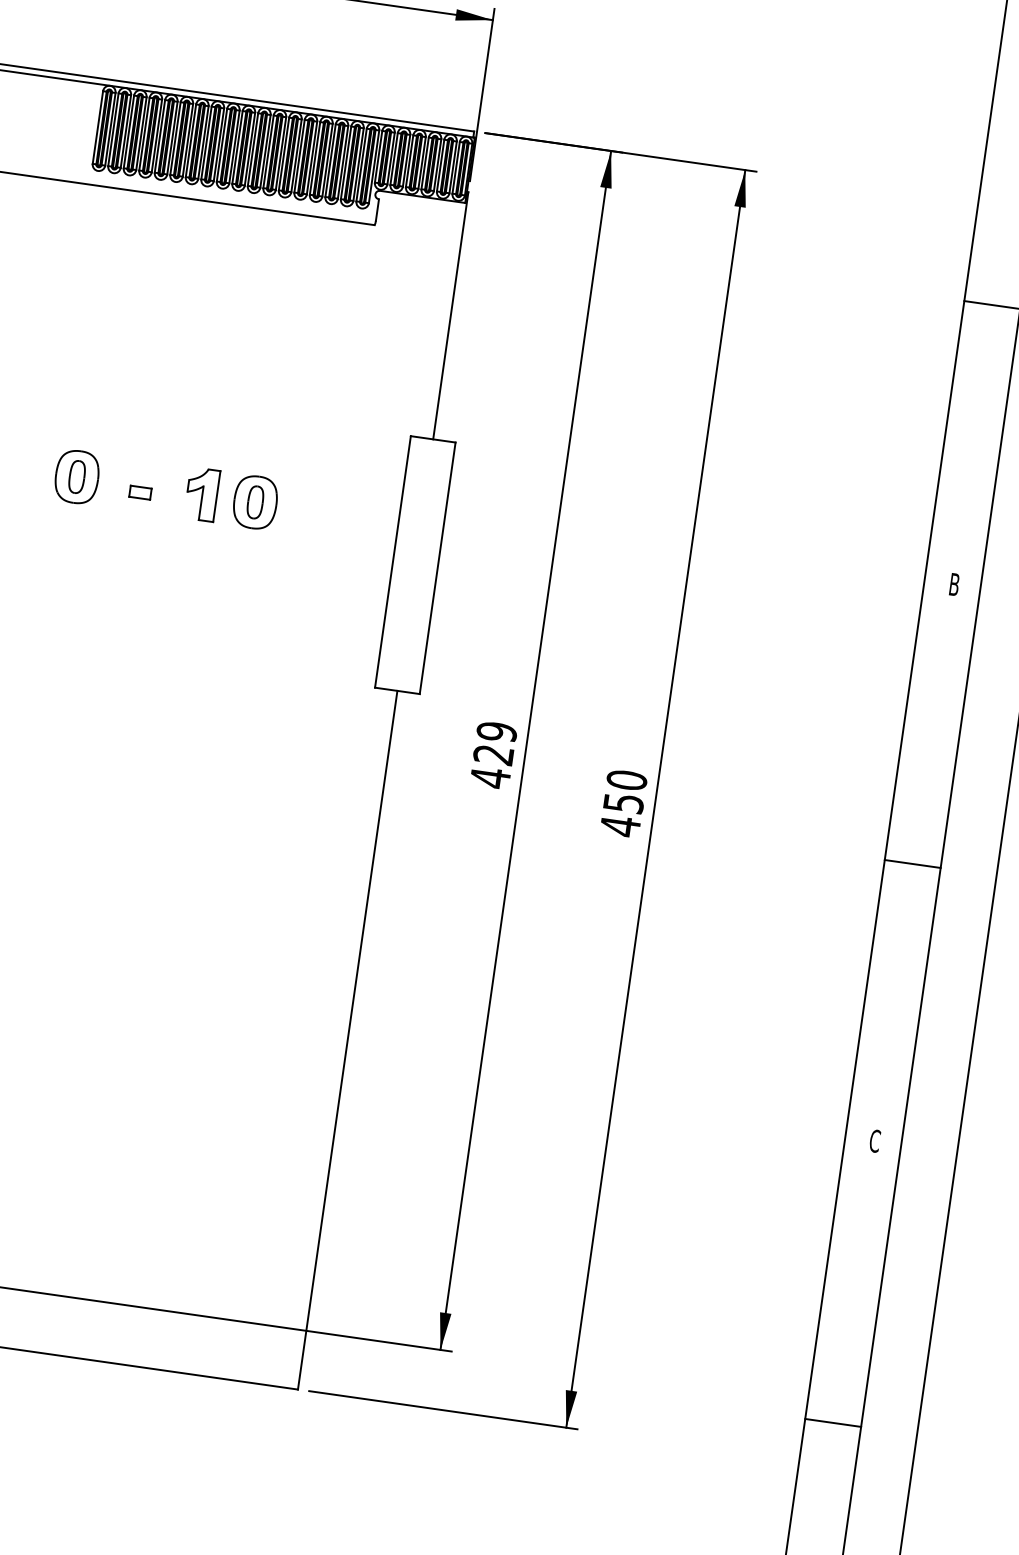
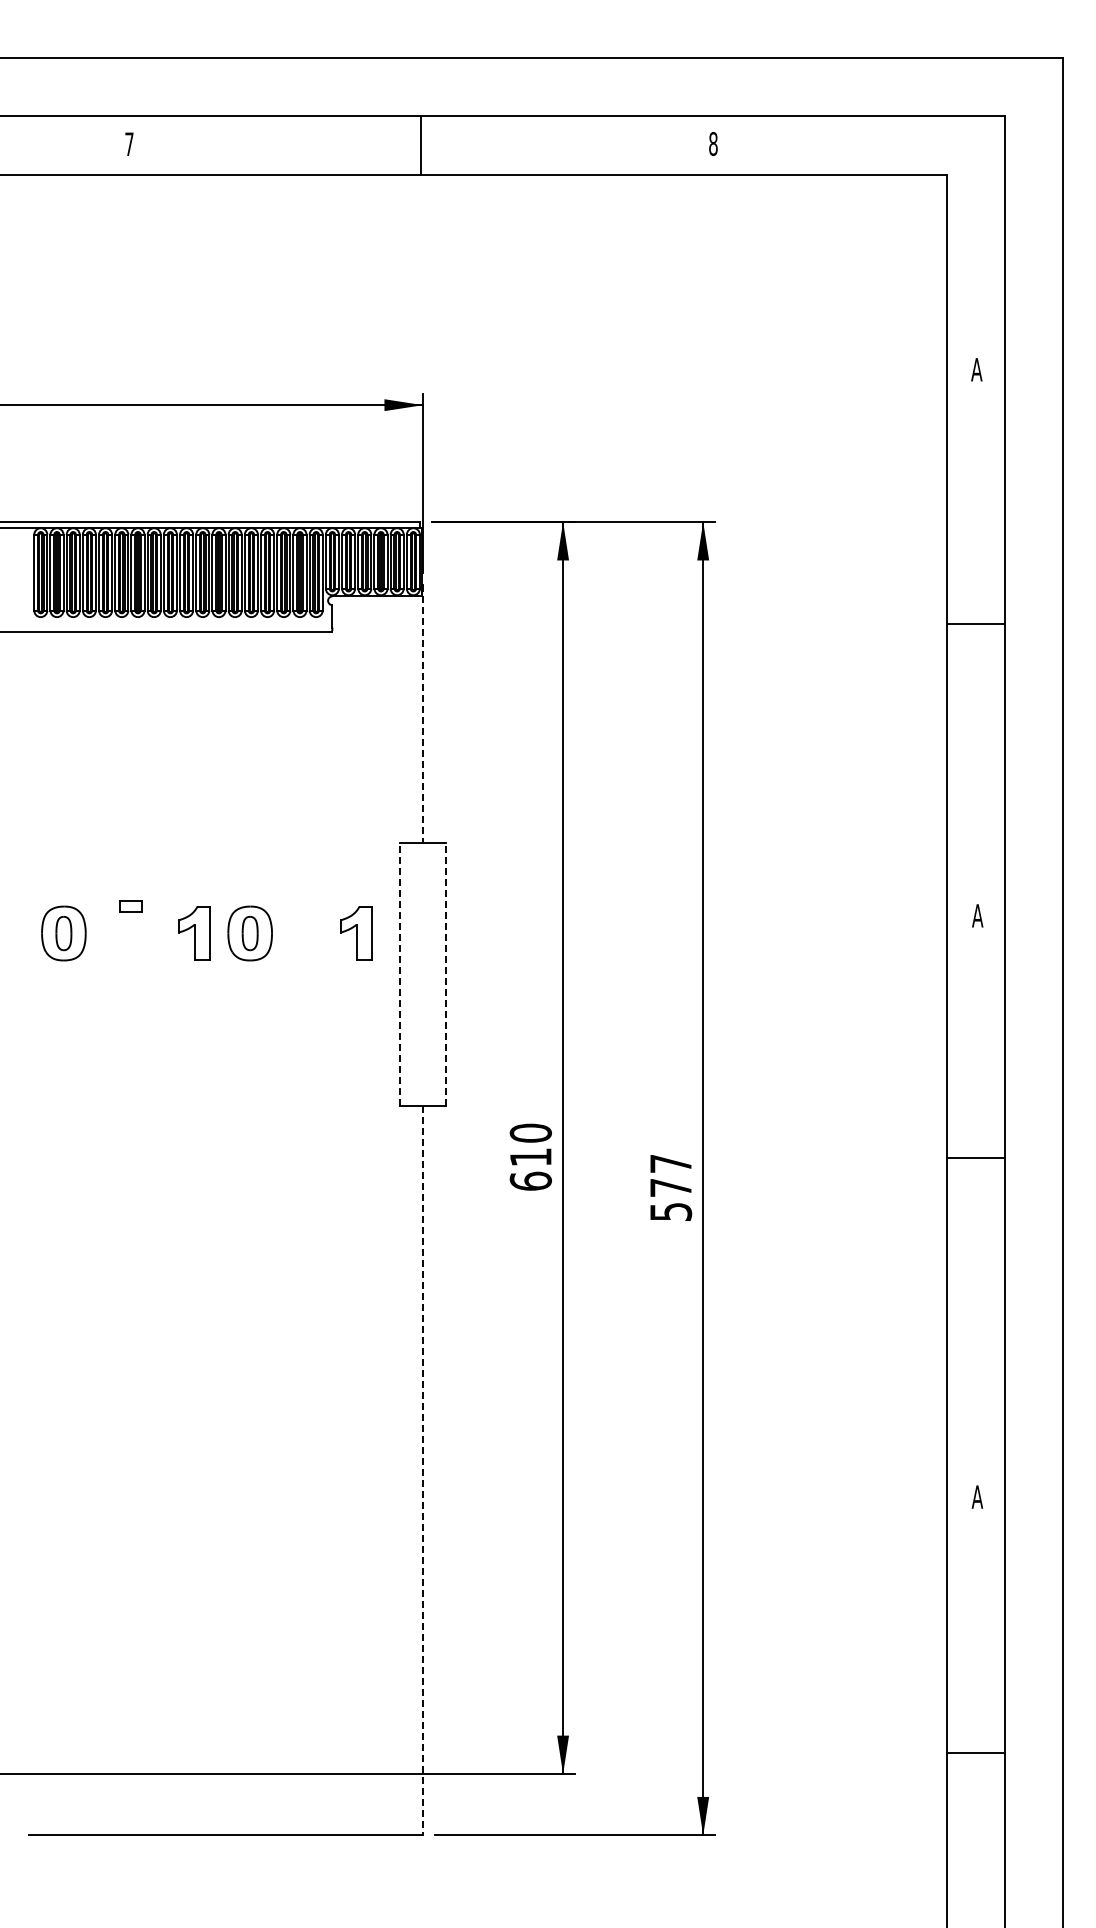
line: (450, 316) -> (422, 714), solid -> dashed
part: (139, 492) -> (130, 906), moved
part: (357, 516) -> (356, 933), added
line: (392, 561) -> (399, 973), solid -> dashed
line: (437, 567) -> (446, 973), solid -> dashed
text: (954, 584) -> (977, 915), B -> A
text: (493, 755) -> (530, 1157), 429 -> 610
text: (623, 803) -> (670, 1188), 450 -> 577
line: (912, 863) -> (975, 1157), moved
line: (347, 1040) -> (422, 1470), solid -> dashed
text: (874, 1141) -> (977, 1497), C -> A
line: (833, 1422) -> (975, 1752), moved

